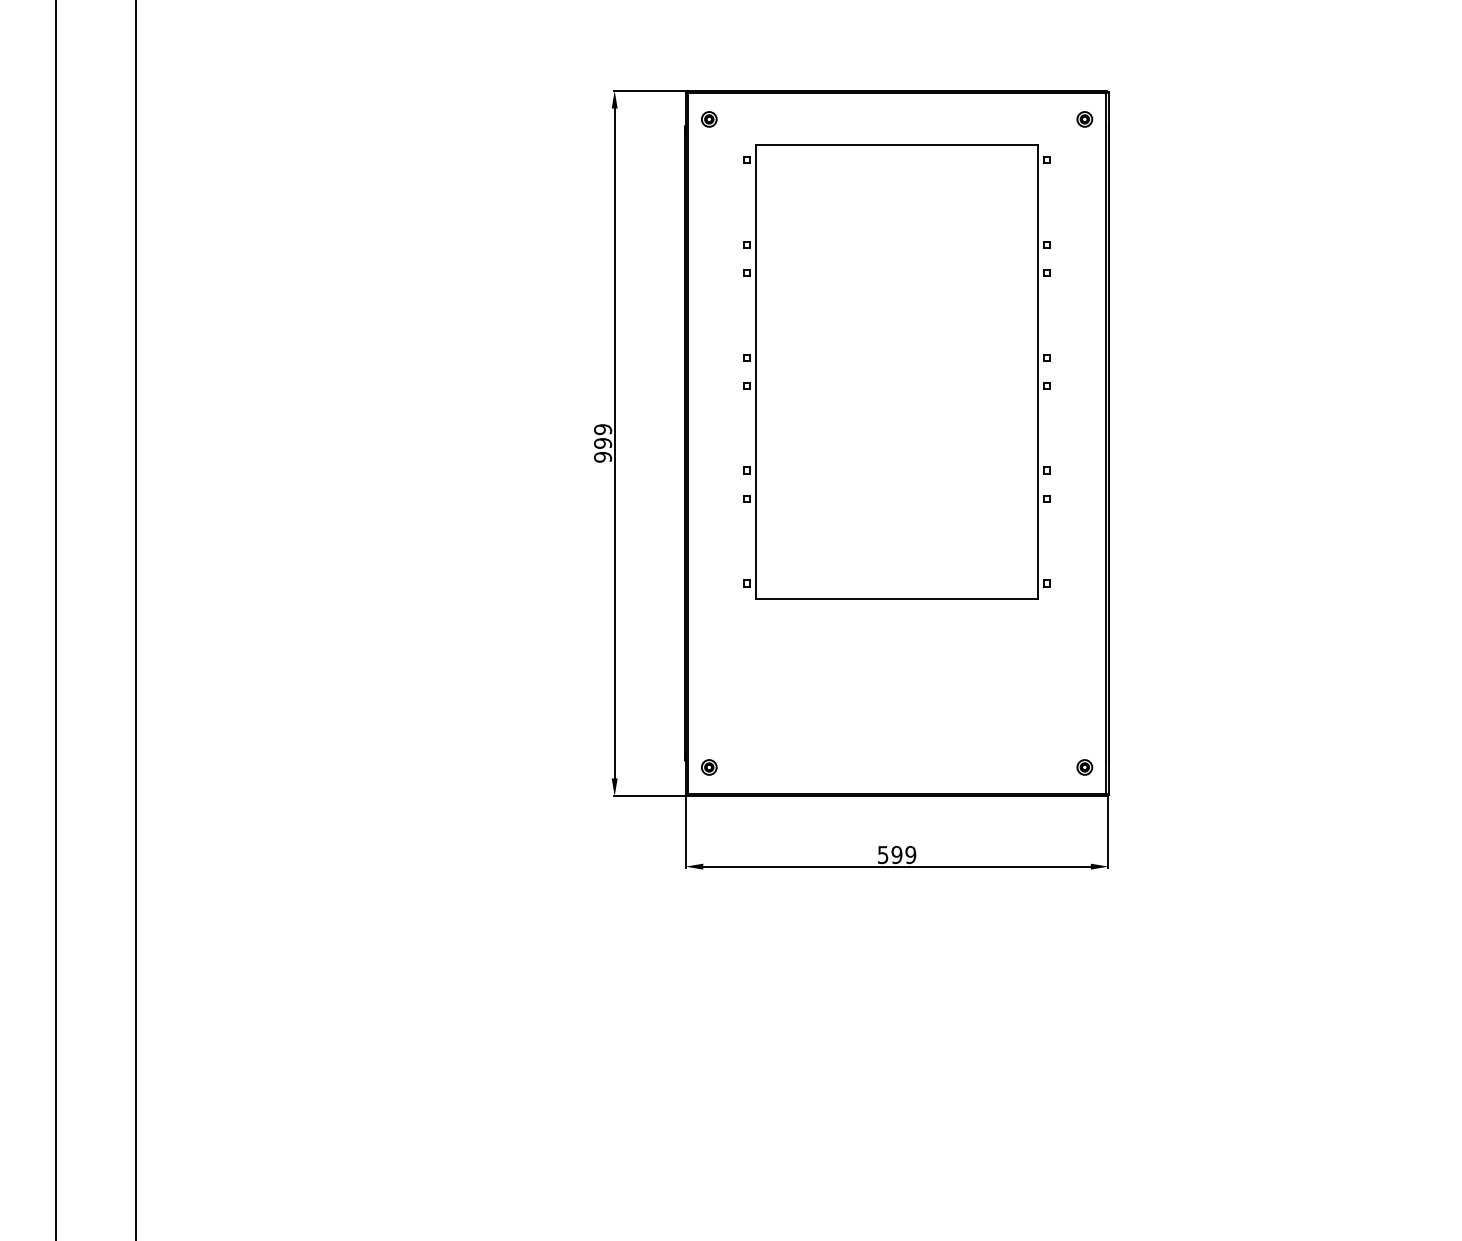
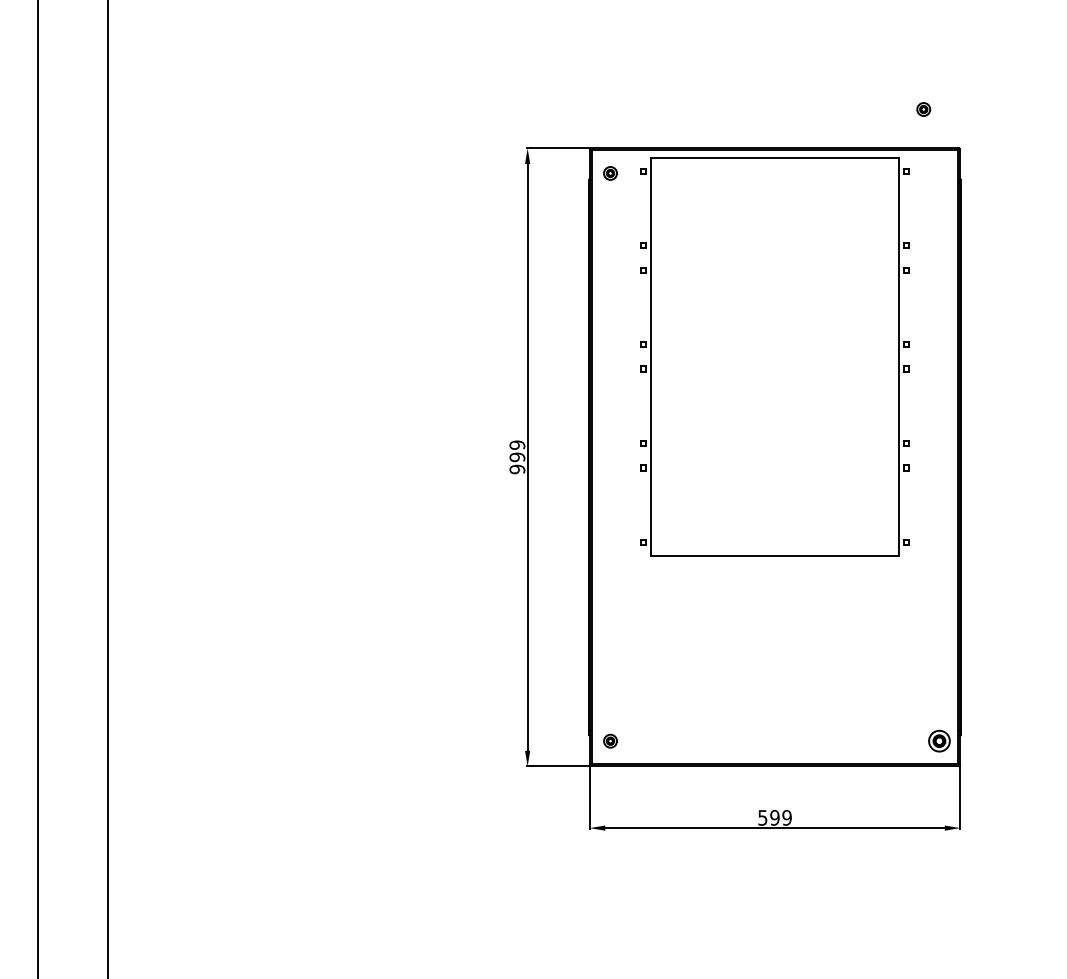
part: (1084, 119) -> (923, 109), moved
part: (896, 371) -> (774, 356), moved
part: (1084, 767) -> (939, 741), size x1.6

